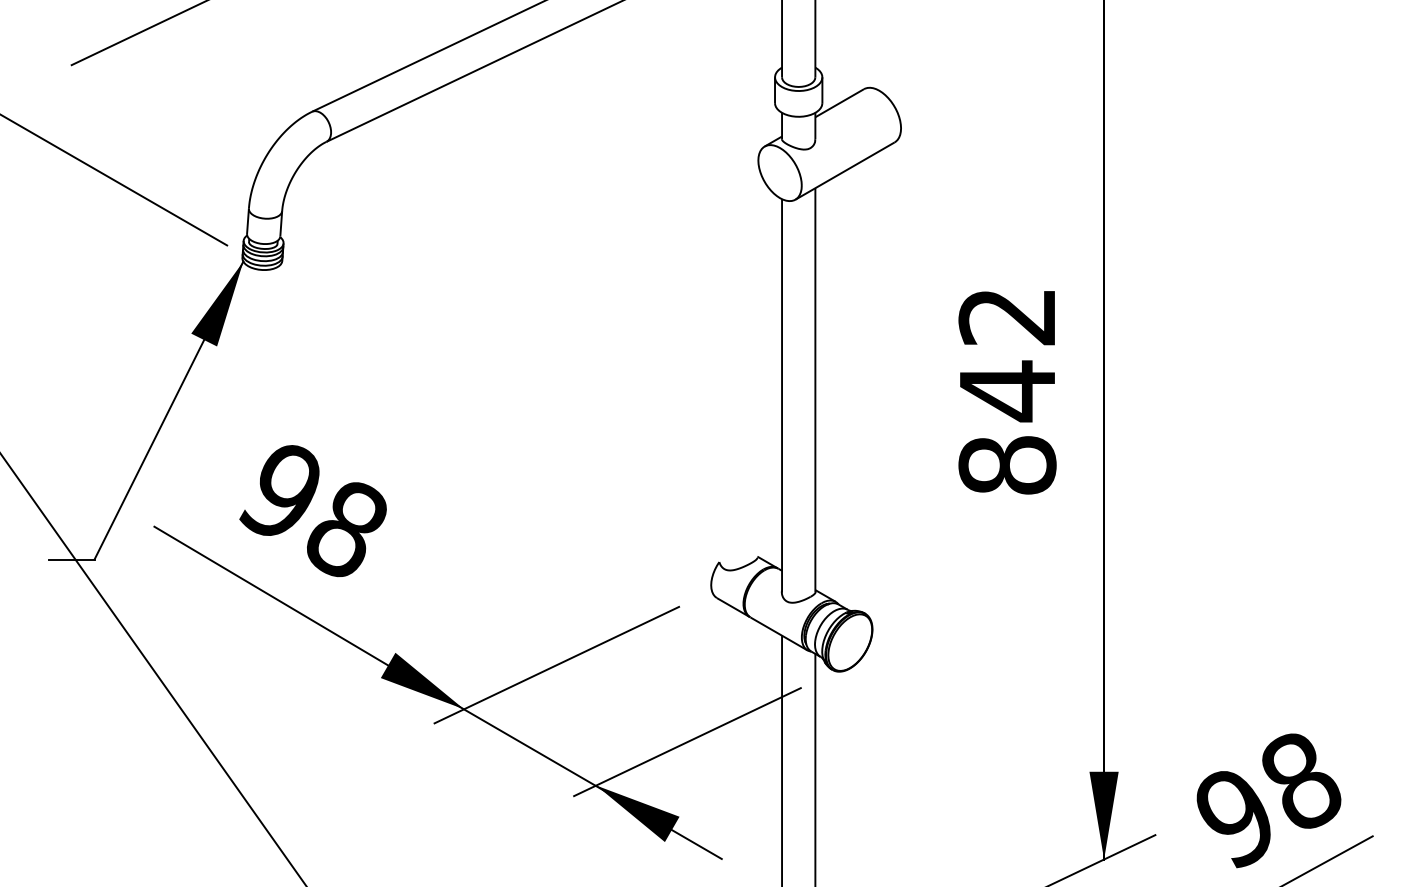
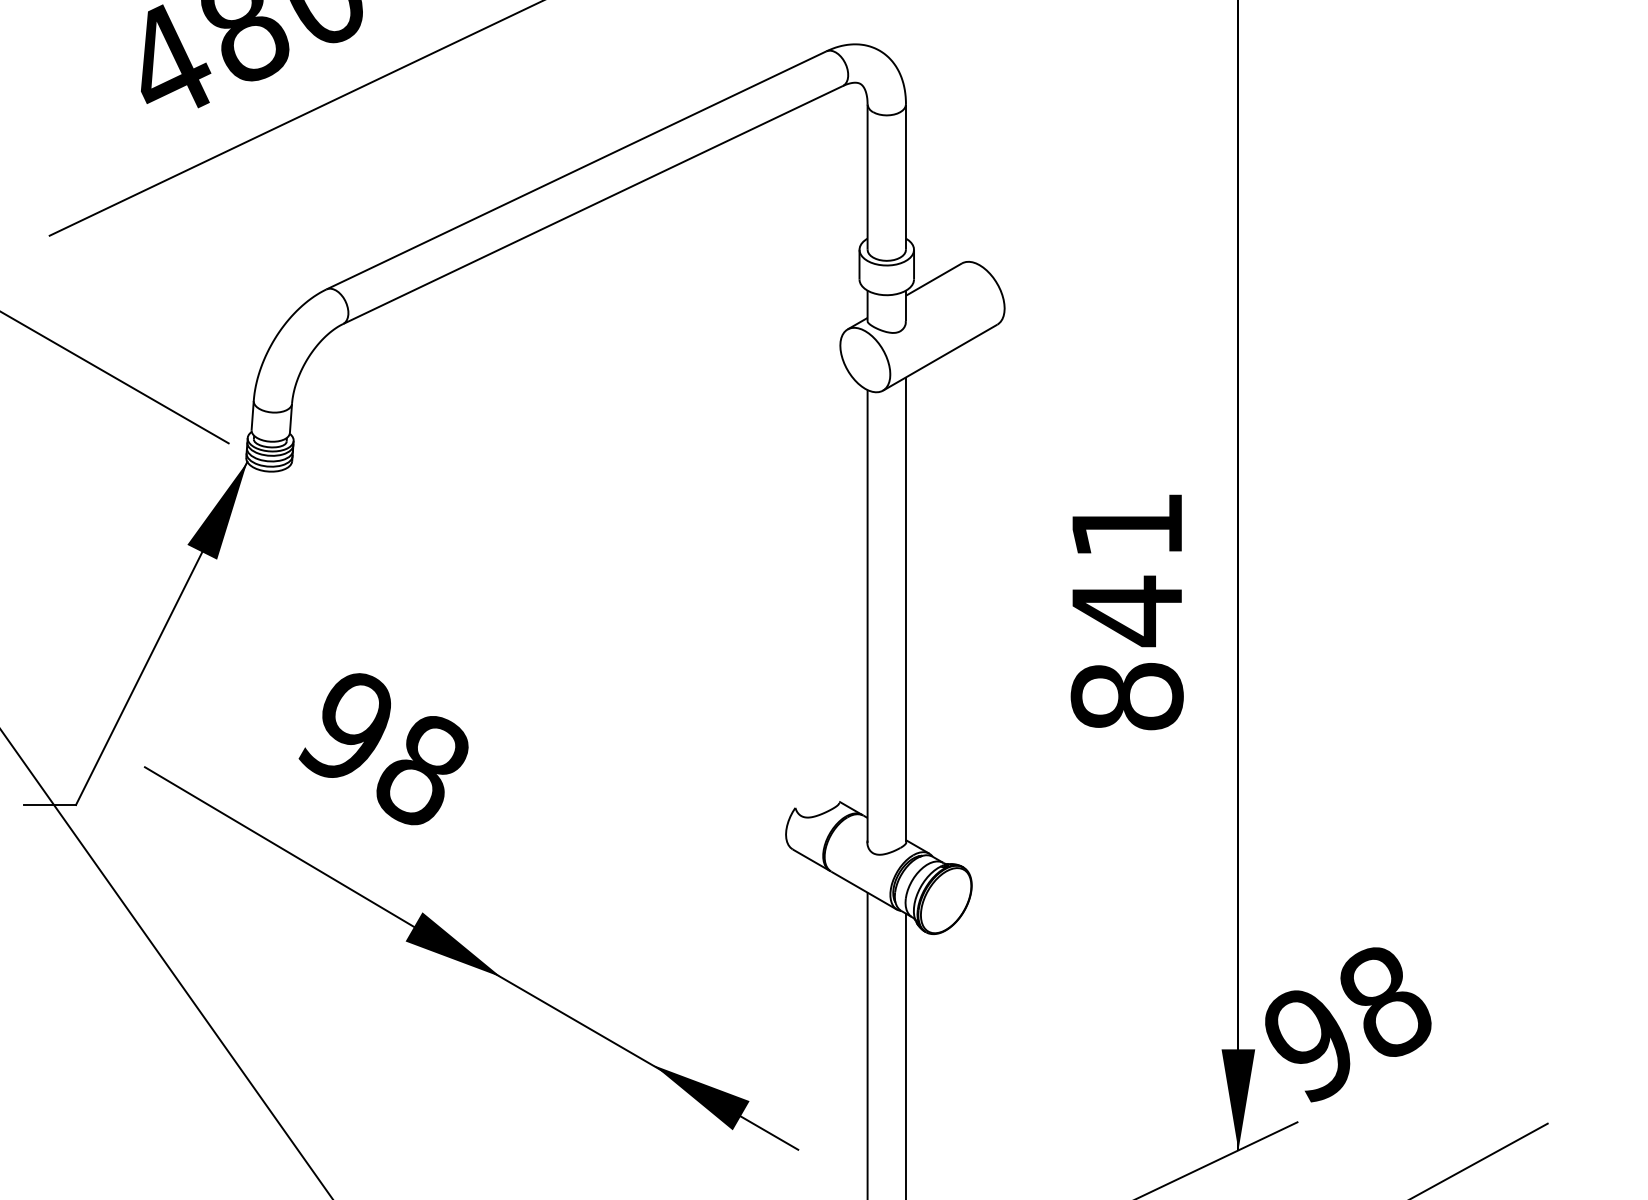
text: (1006, 317) -> (1125, 526), 842 -> 841
text: (312, 511) -> (383, 749), moved
line: (557, 665) -> (608, 926), removed
line: (687, 742) -> (758, 1015), removed
text: (1269, 800) -> (1348, 1024), moved

